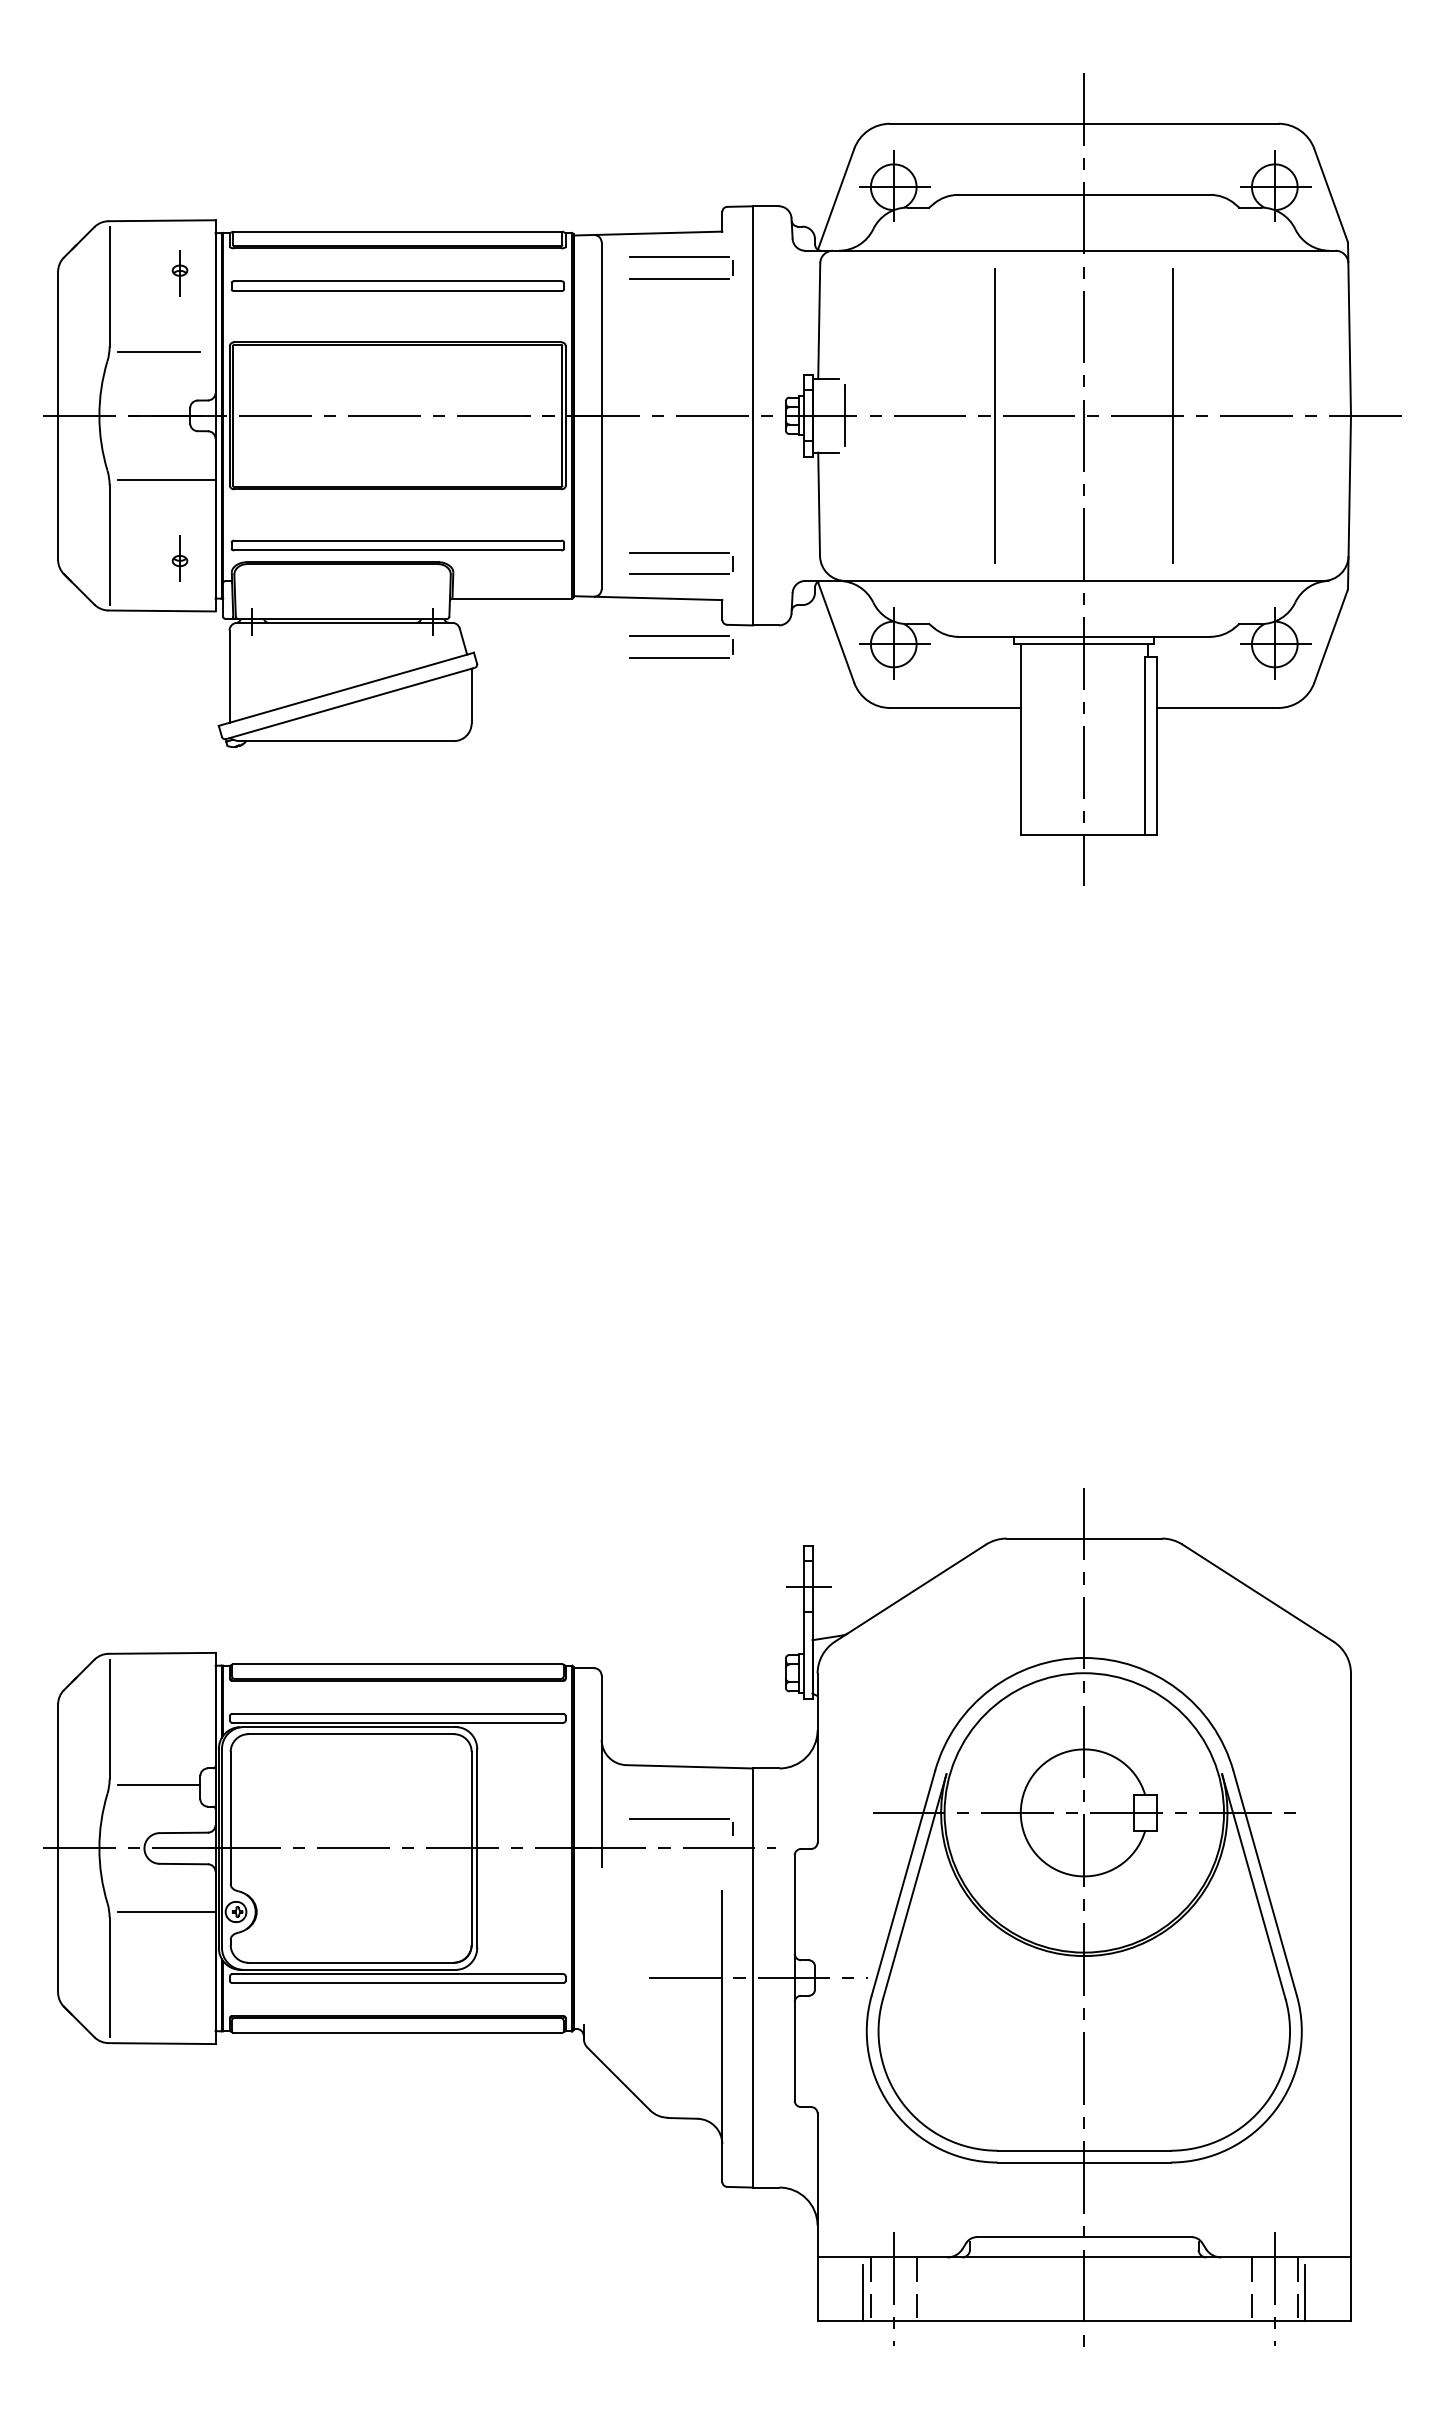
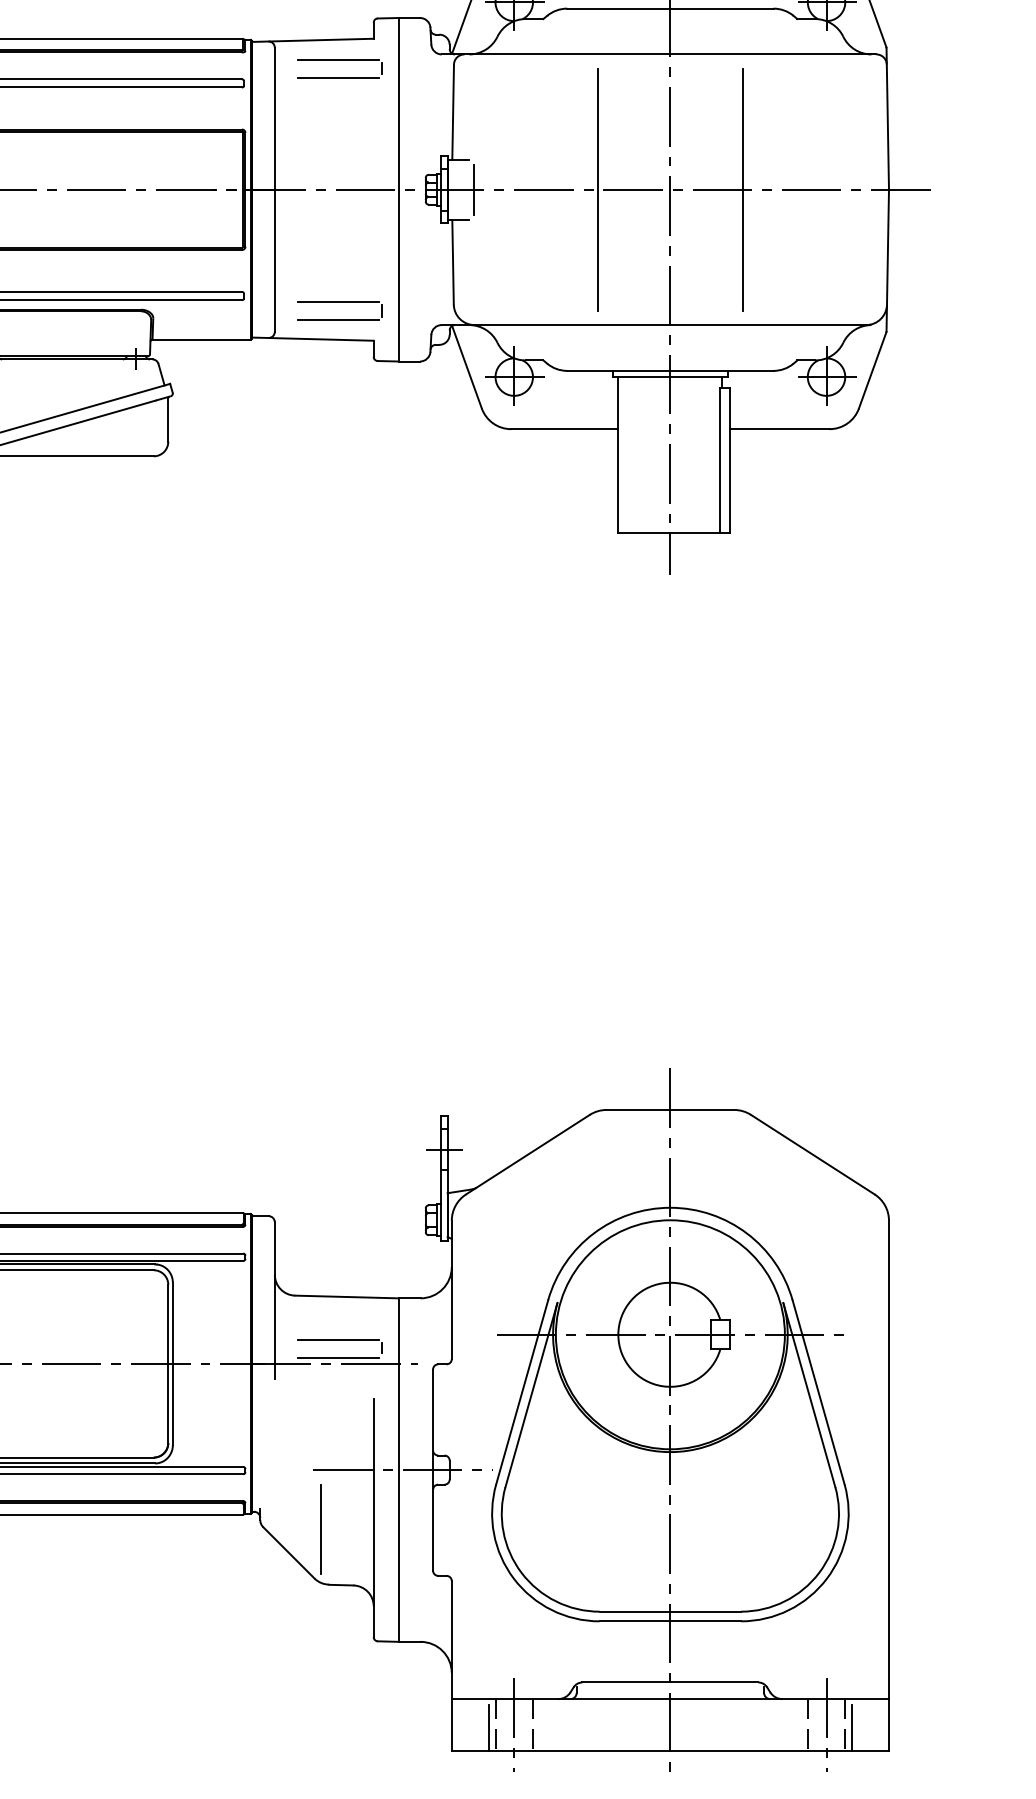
part: (681, 636) -> (340, 370), removed
line: (678, 1841) -> (337, 1358), added
line: (657, 2049) -> (320, 1528), added

